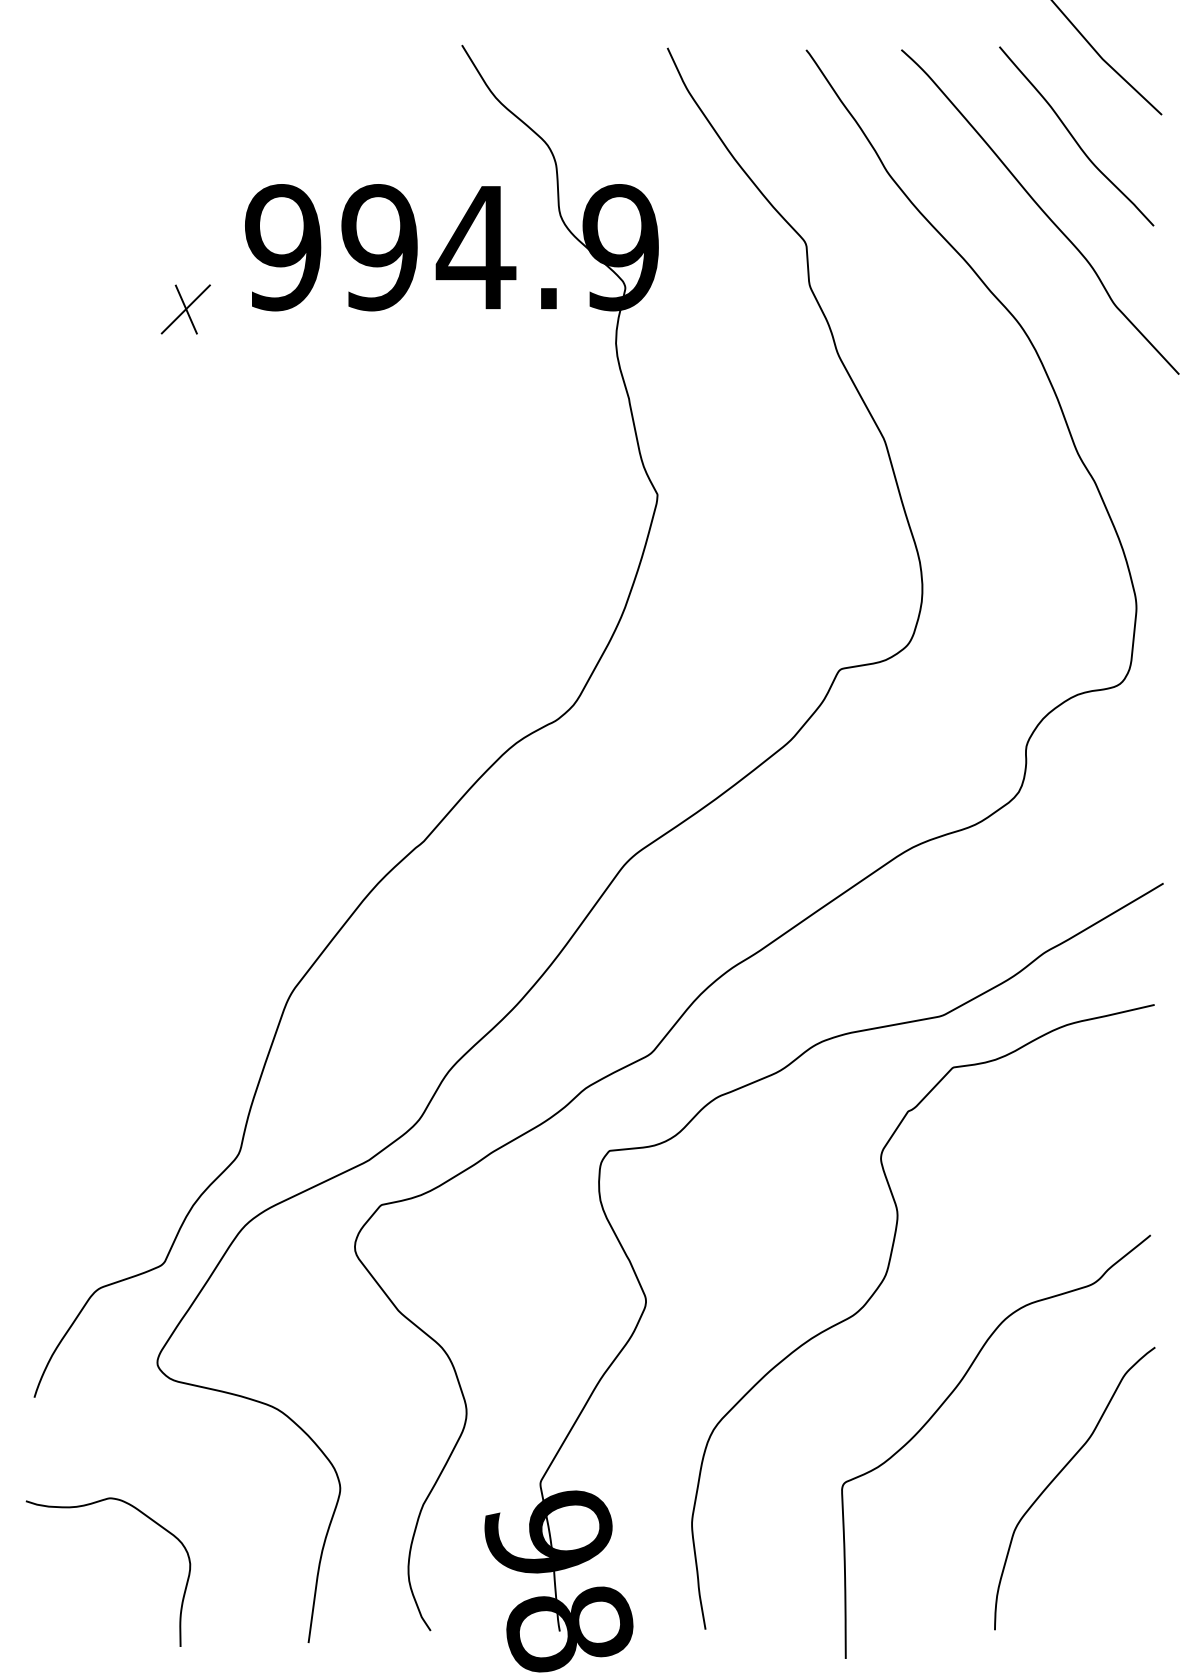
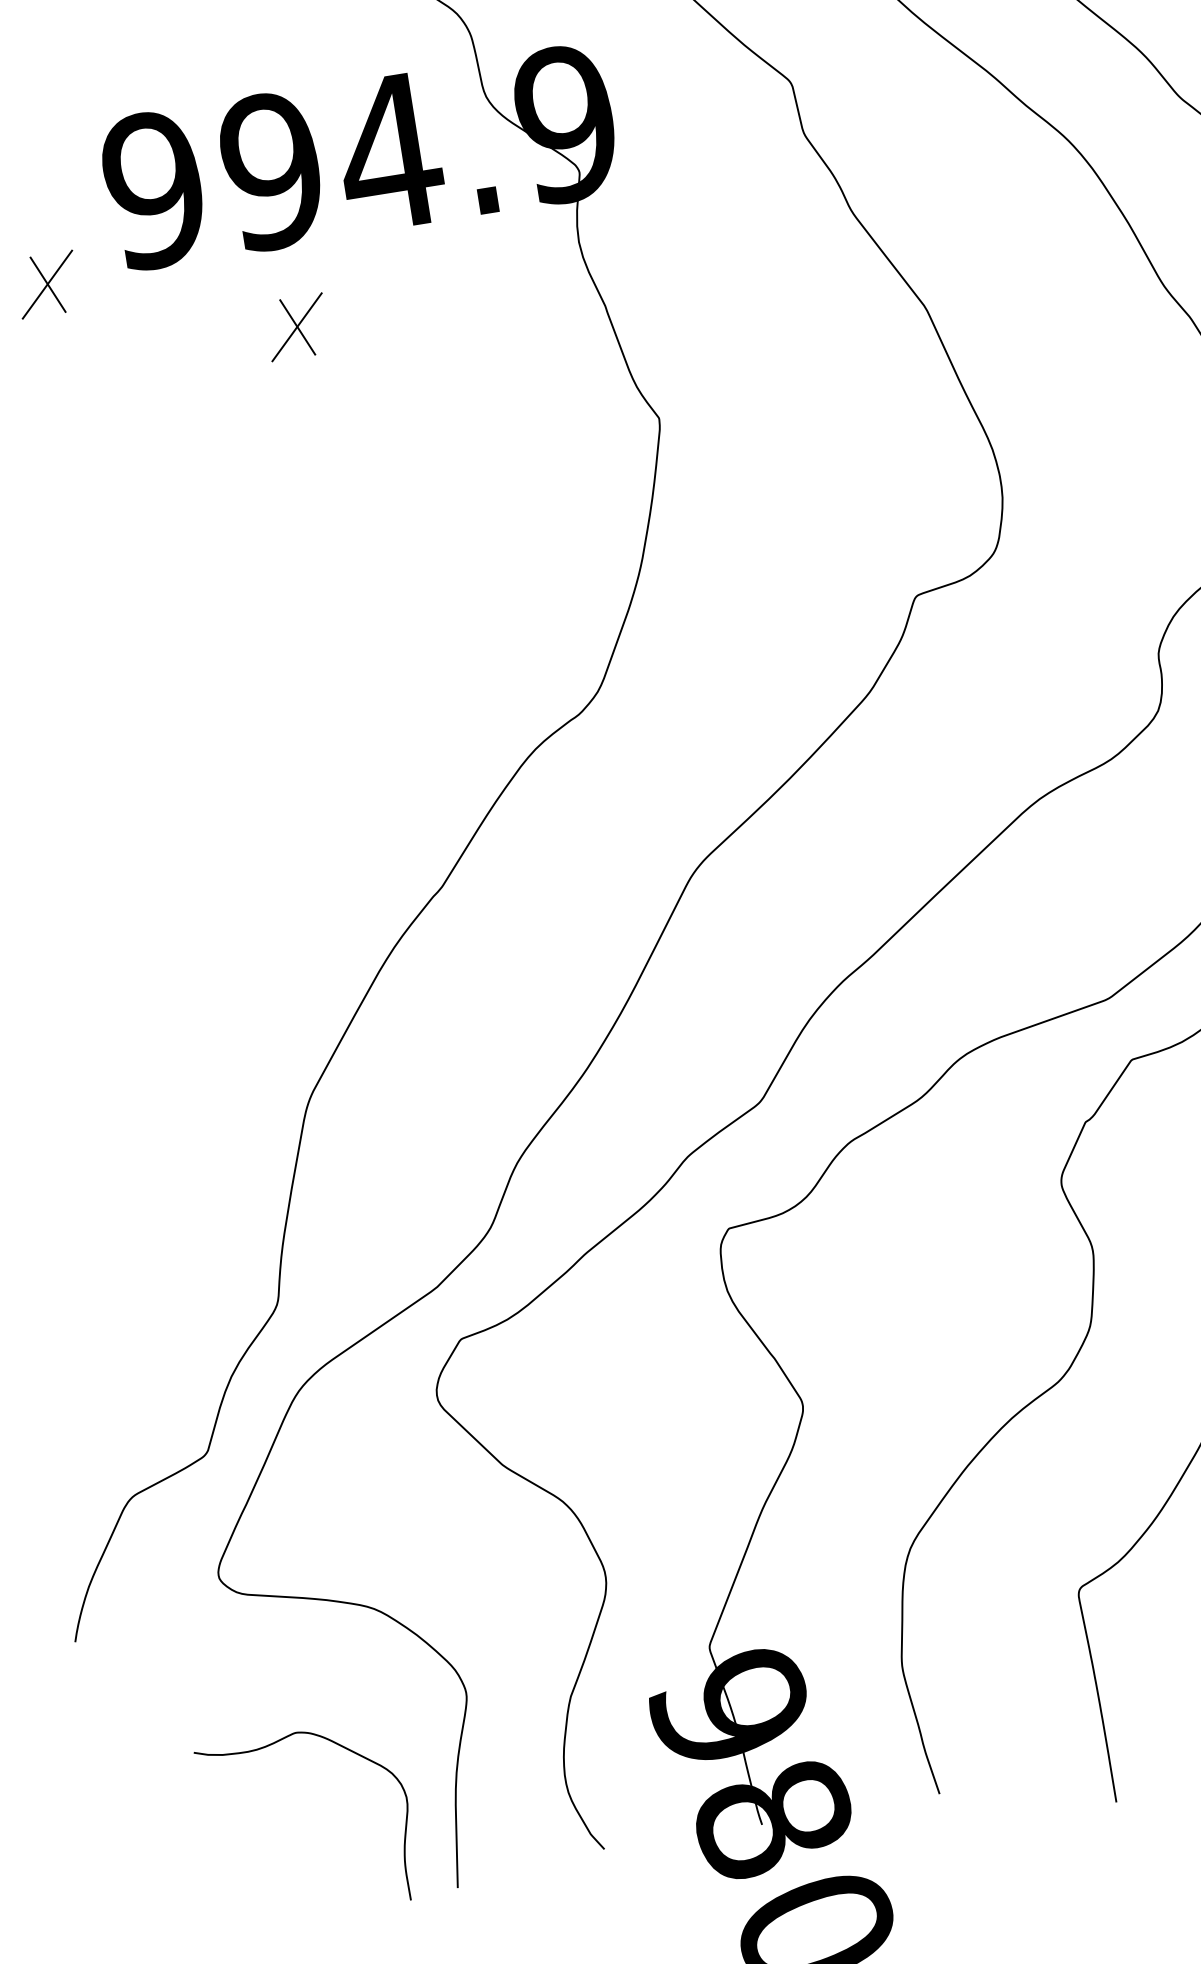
part: (379, 375) -> (296, 327), added
curve: (149, 1519) -> (348, 1750), moved

